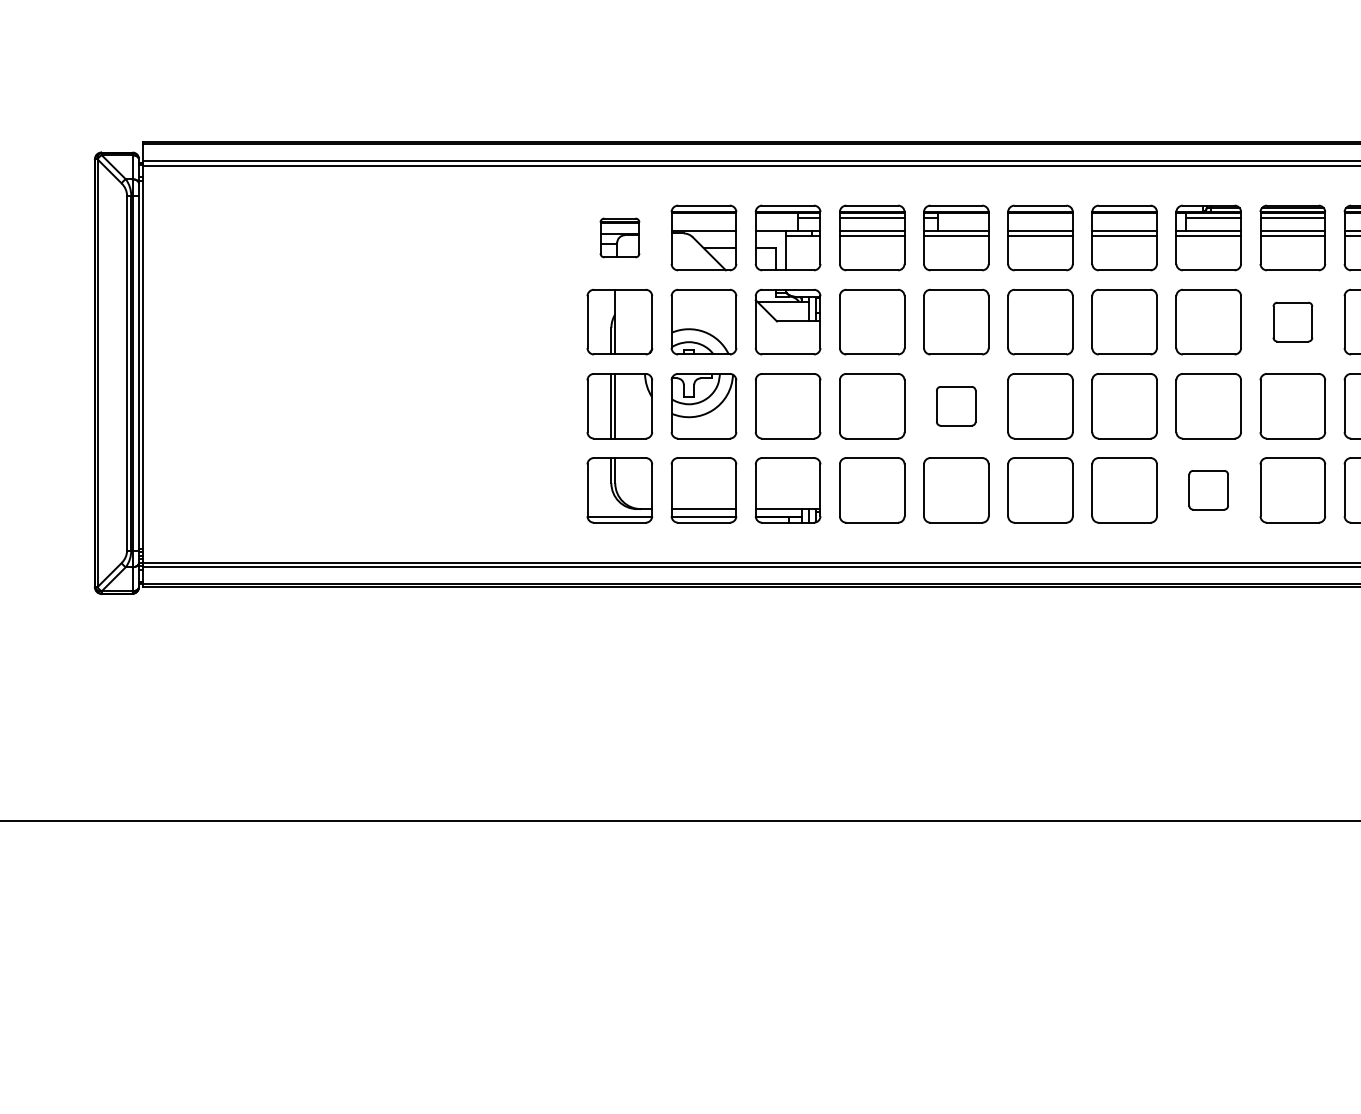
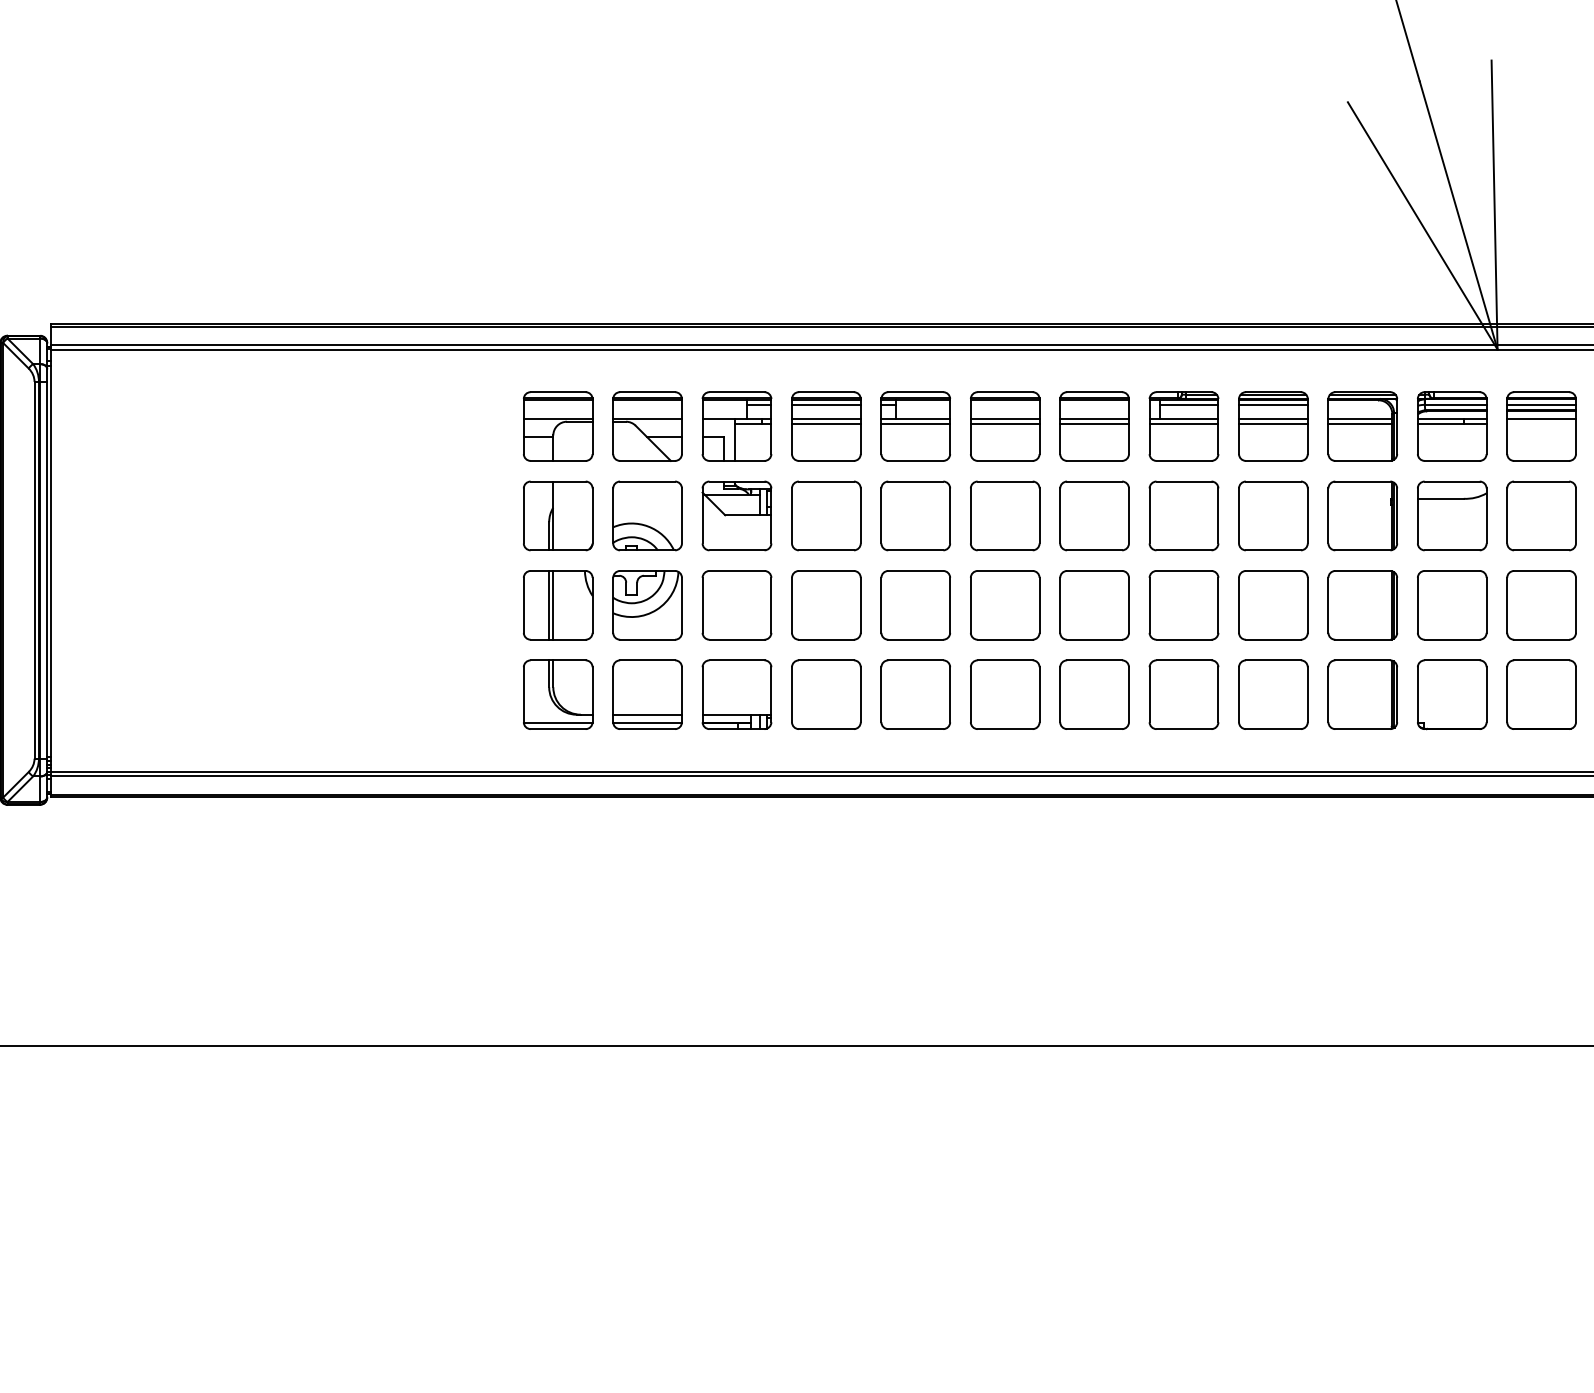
part: (620, 237) -> (558, 426), size x1.67
part: (1292, 321) -> (1273, 515), size x1.67
part: (956, 406) -> (915, 605), size x1.67
part: (1208, 490) -> (1183, 694), size x1.67

